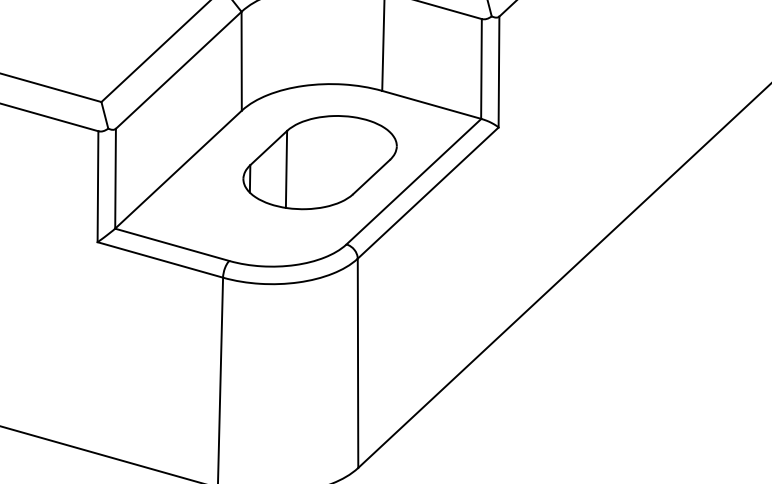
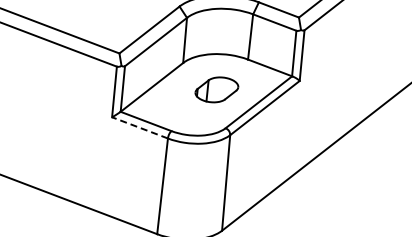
part: (319, 161) -> (216, 89), size x0.6
line: (161, 259) -> (140, 127), solid -> dashed

